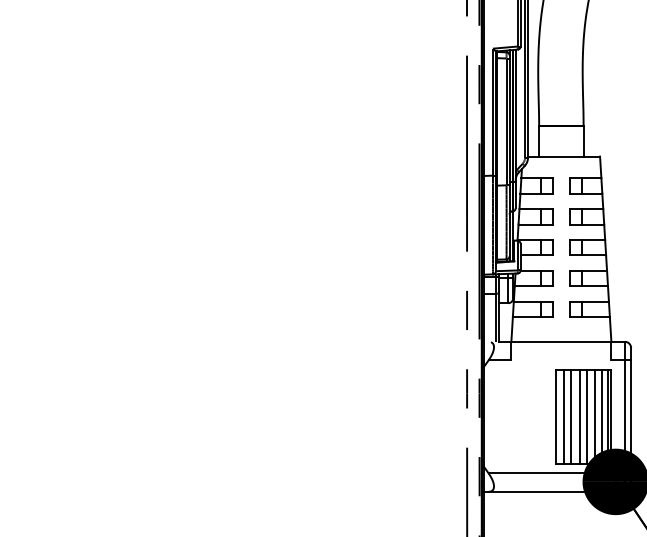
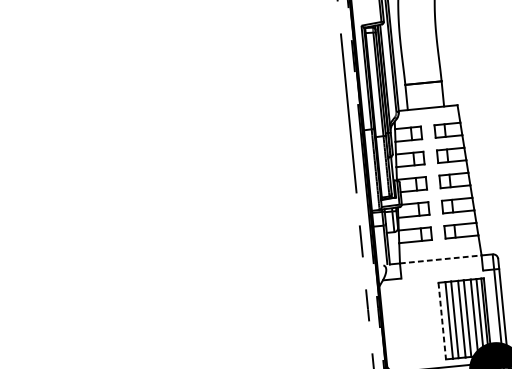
line: (561, 341) -> (440, 259), solid -> dashed
line: (555, 416) -> (441, 320), solid -> dashed

